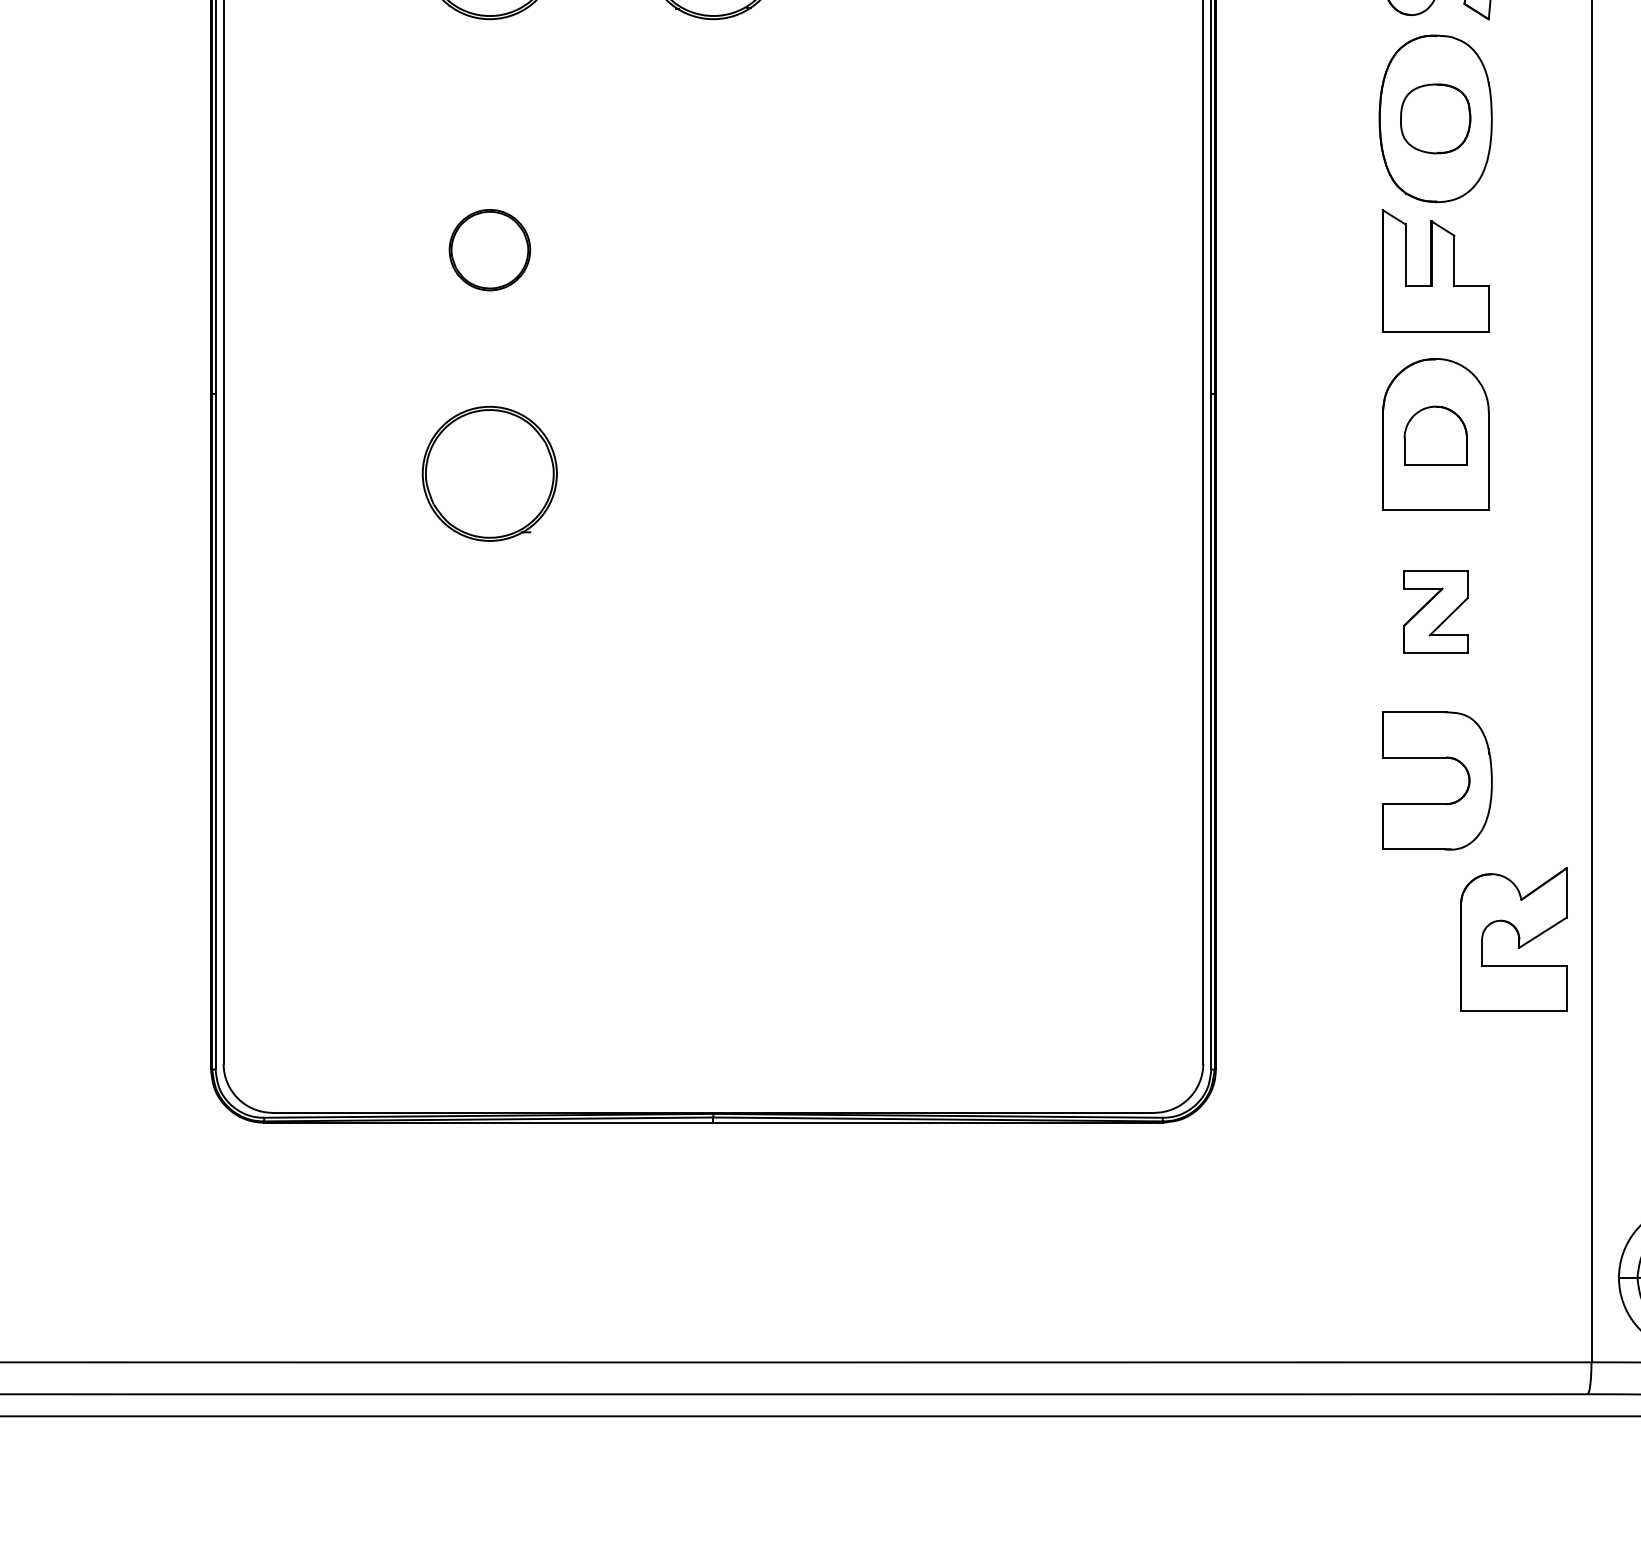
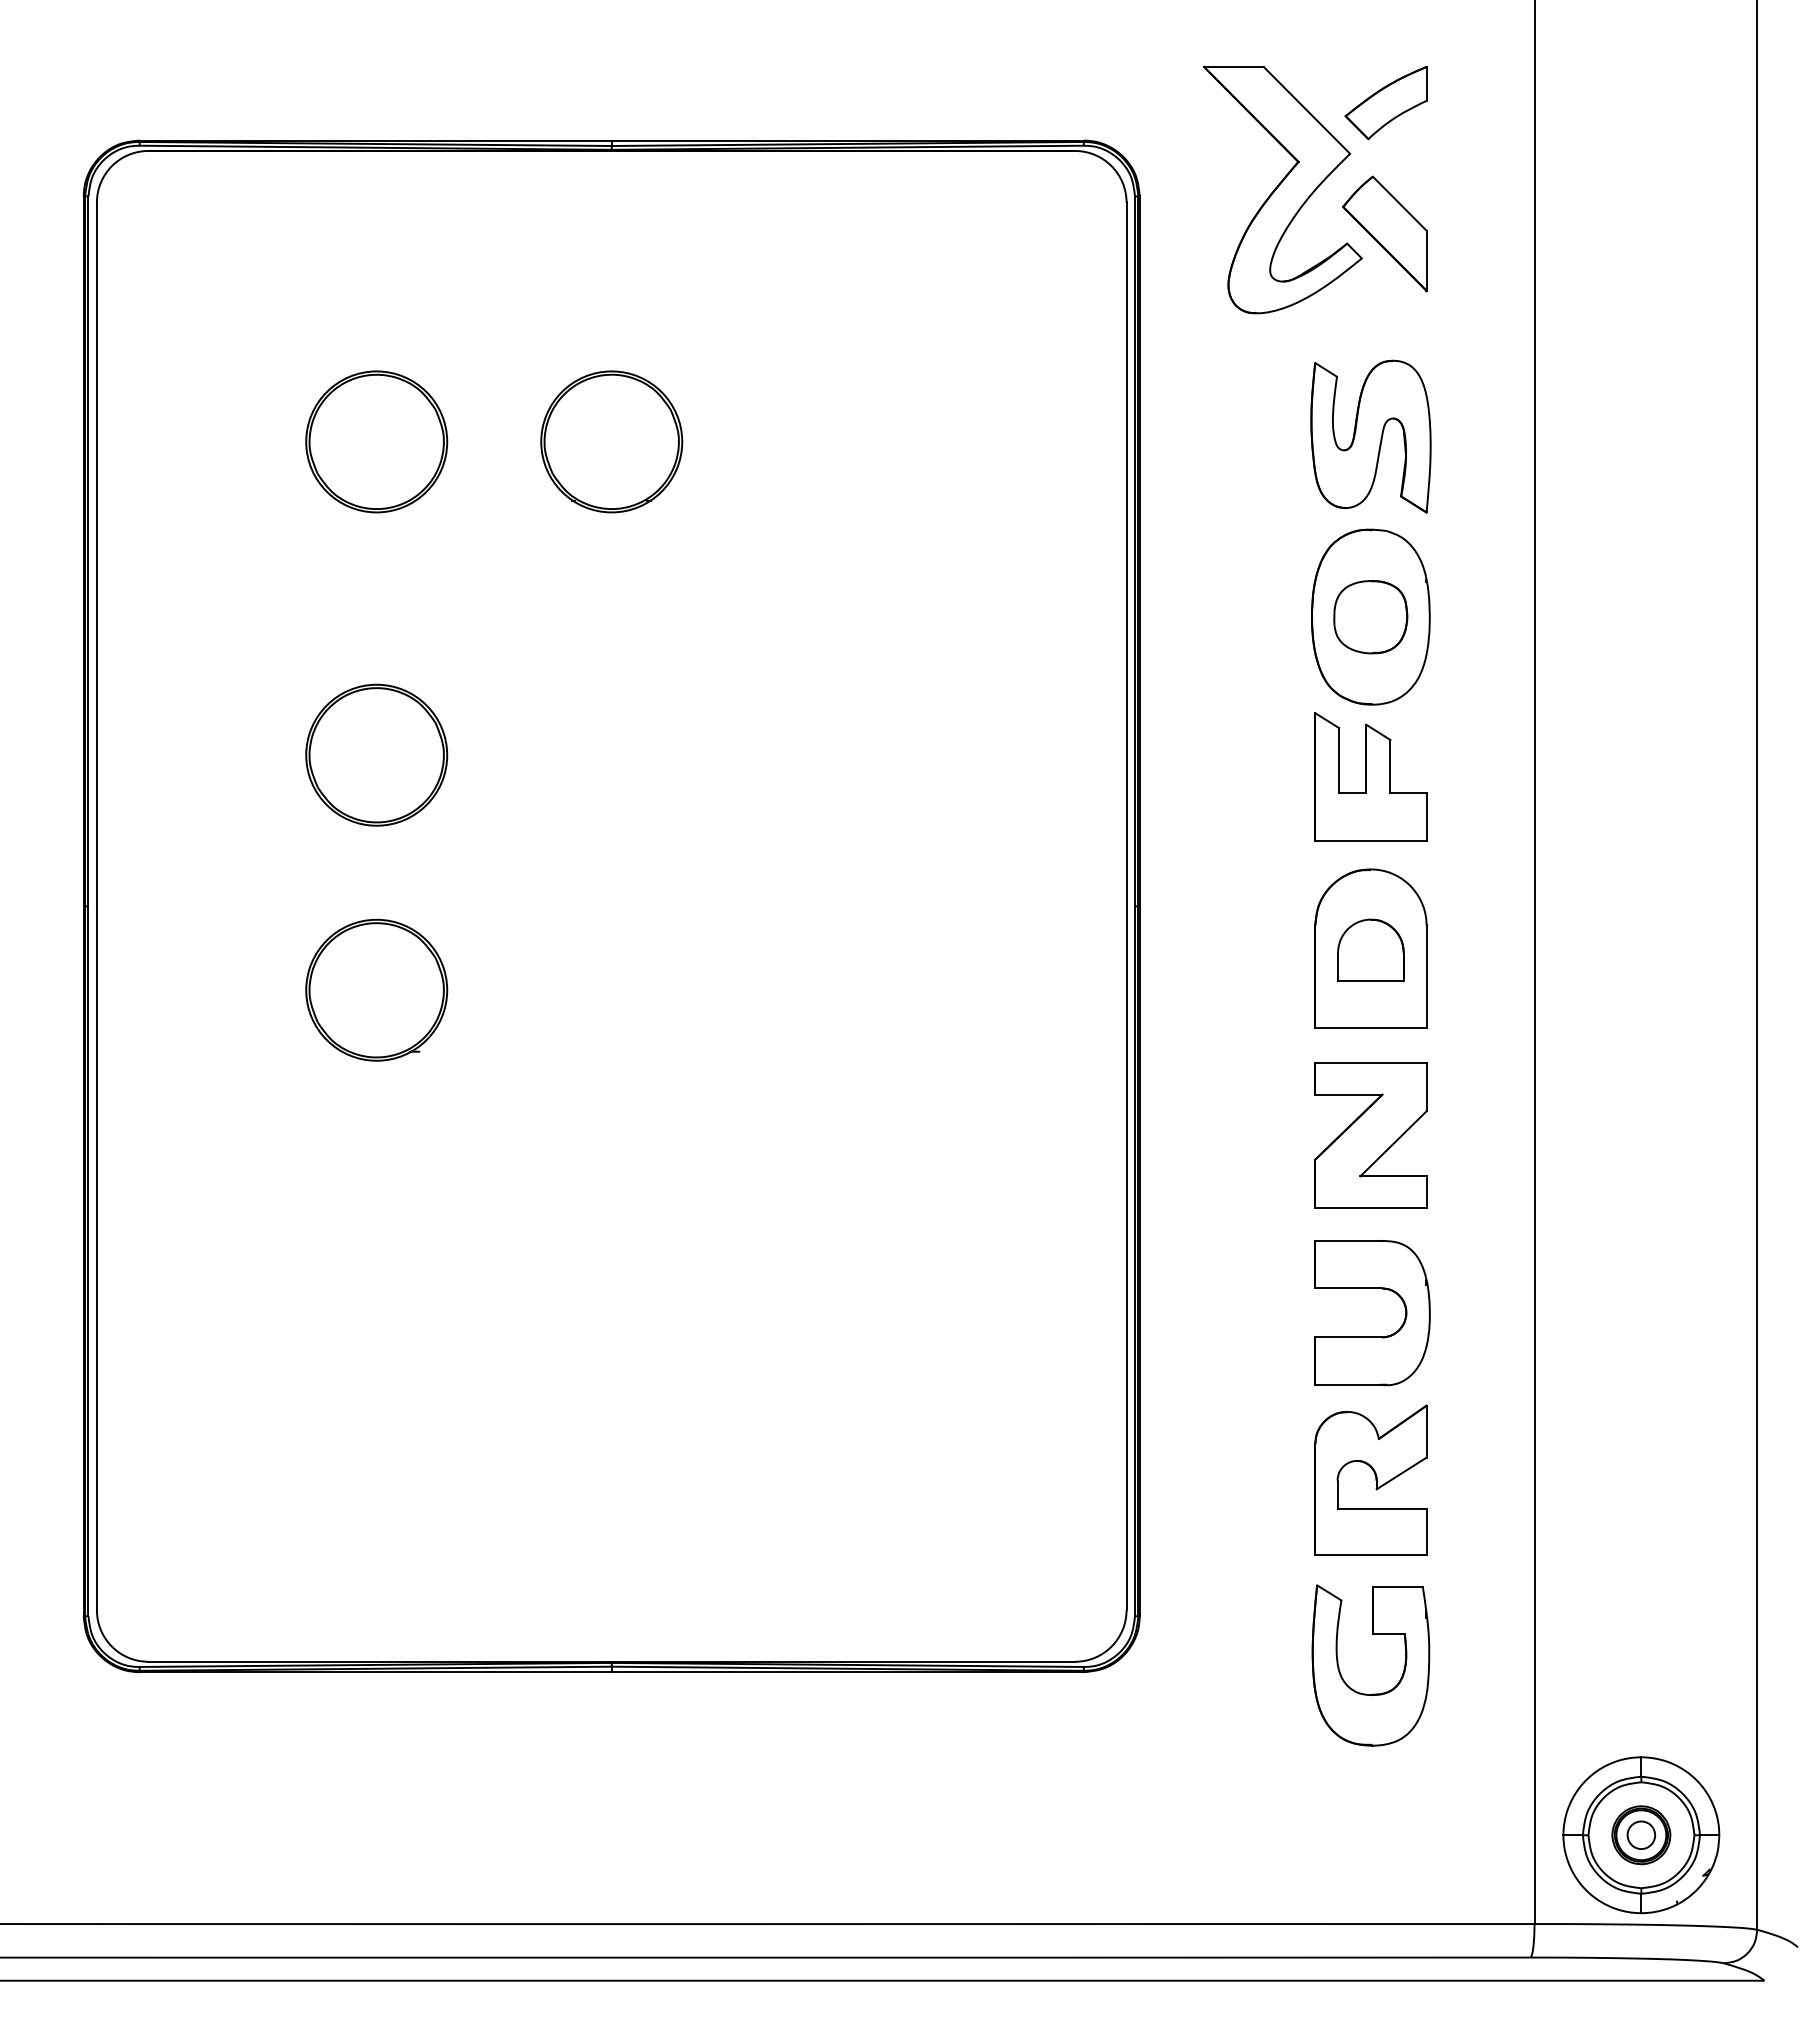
part: (489, 249) -> (376, 754), size x1.67
part: (1435, 612) -> (1370, 1135), size x1.67
part: (1513, 938) -> (1370, 1479), moved
part: (1437, 1143) -> (1372, 1693), added

